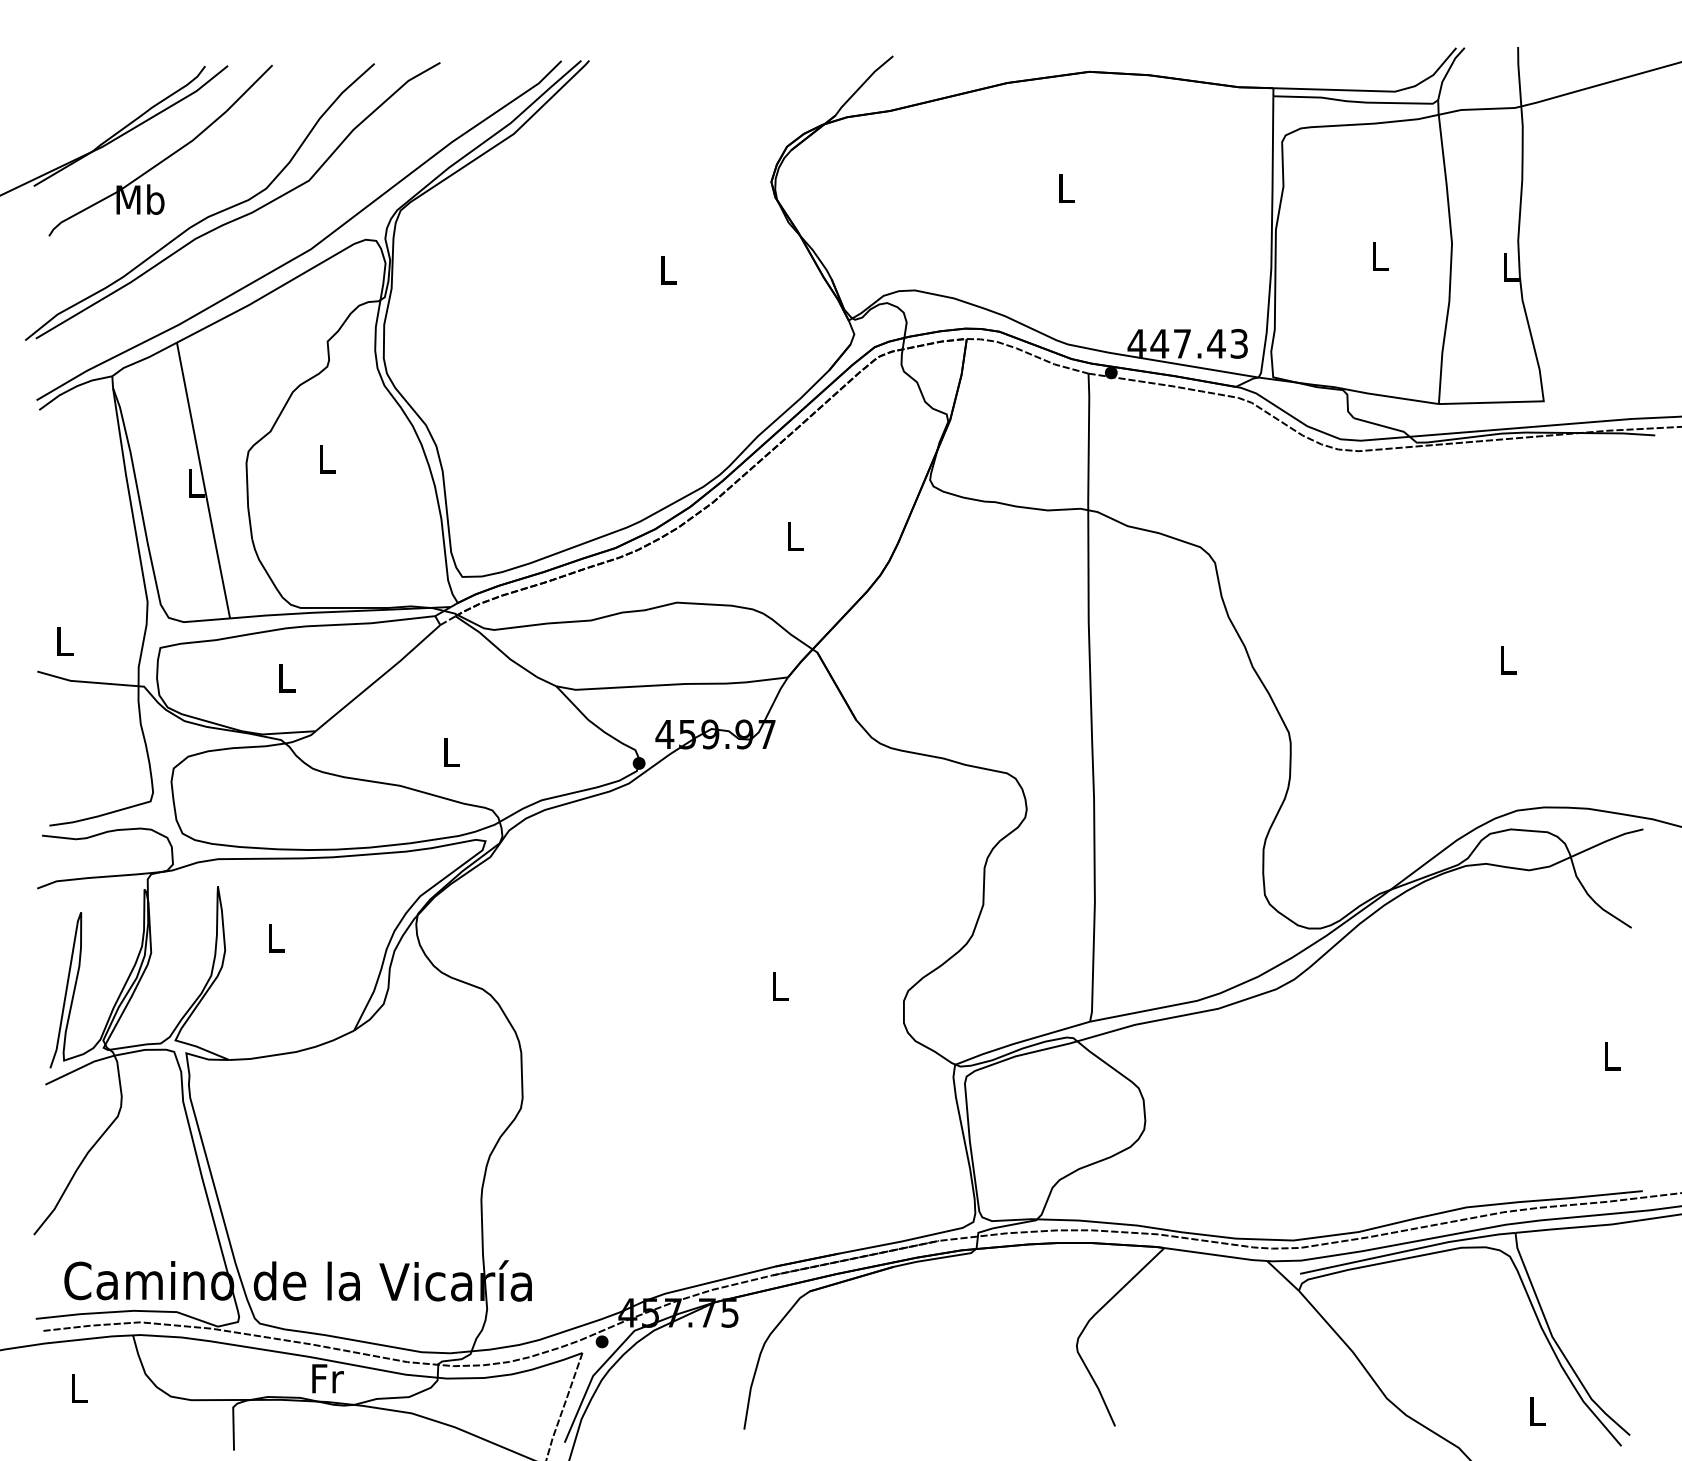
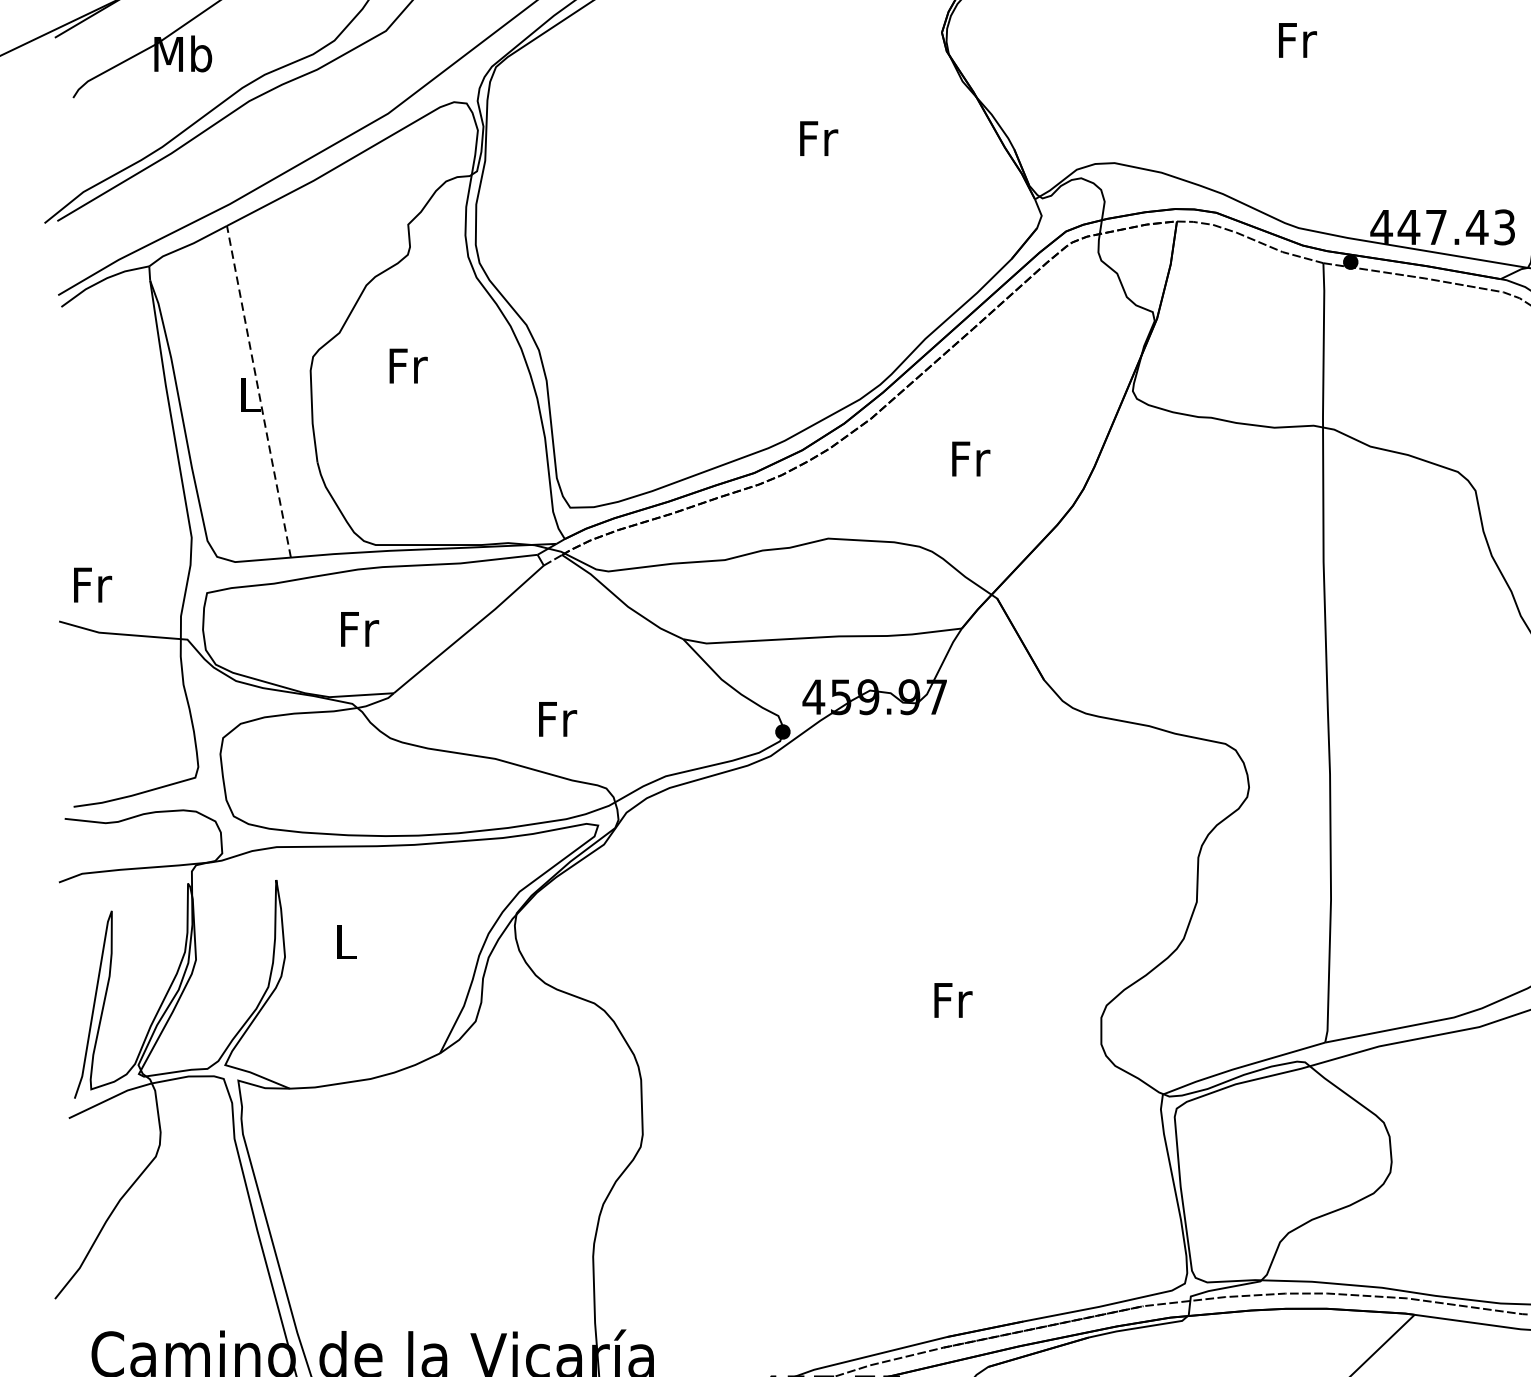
text: (1067, 188) -> (1298, 40), L -> Fr
text: (669, 269) -> (819, 137), L -> Fr
text: (327, 458) -> (408, 365), L -> Fr
line: (203, 480) -> (258, 391), solid -> dashed
text: (795, 536) -> (970, 459), L -> Fr
text: (65, 640) -> (92, 584), L -> Fr
text: (287, 677) -> (359, 628), L -> Fr
text: (452, 752) -> (558, 718), L -> Fr
text: (780, 986) -> (952, 1000), L -> Fr

